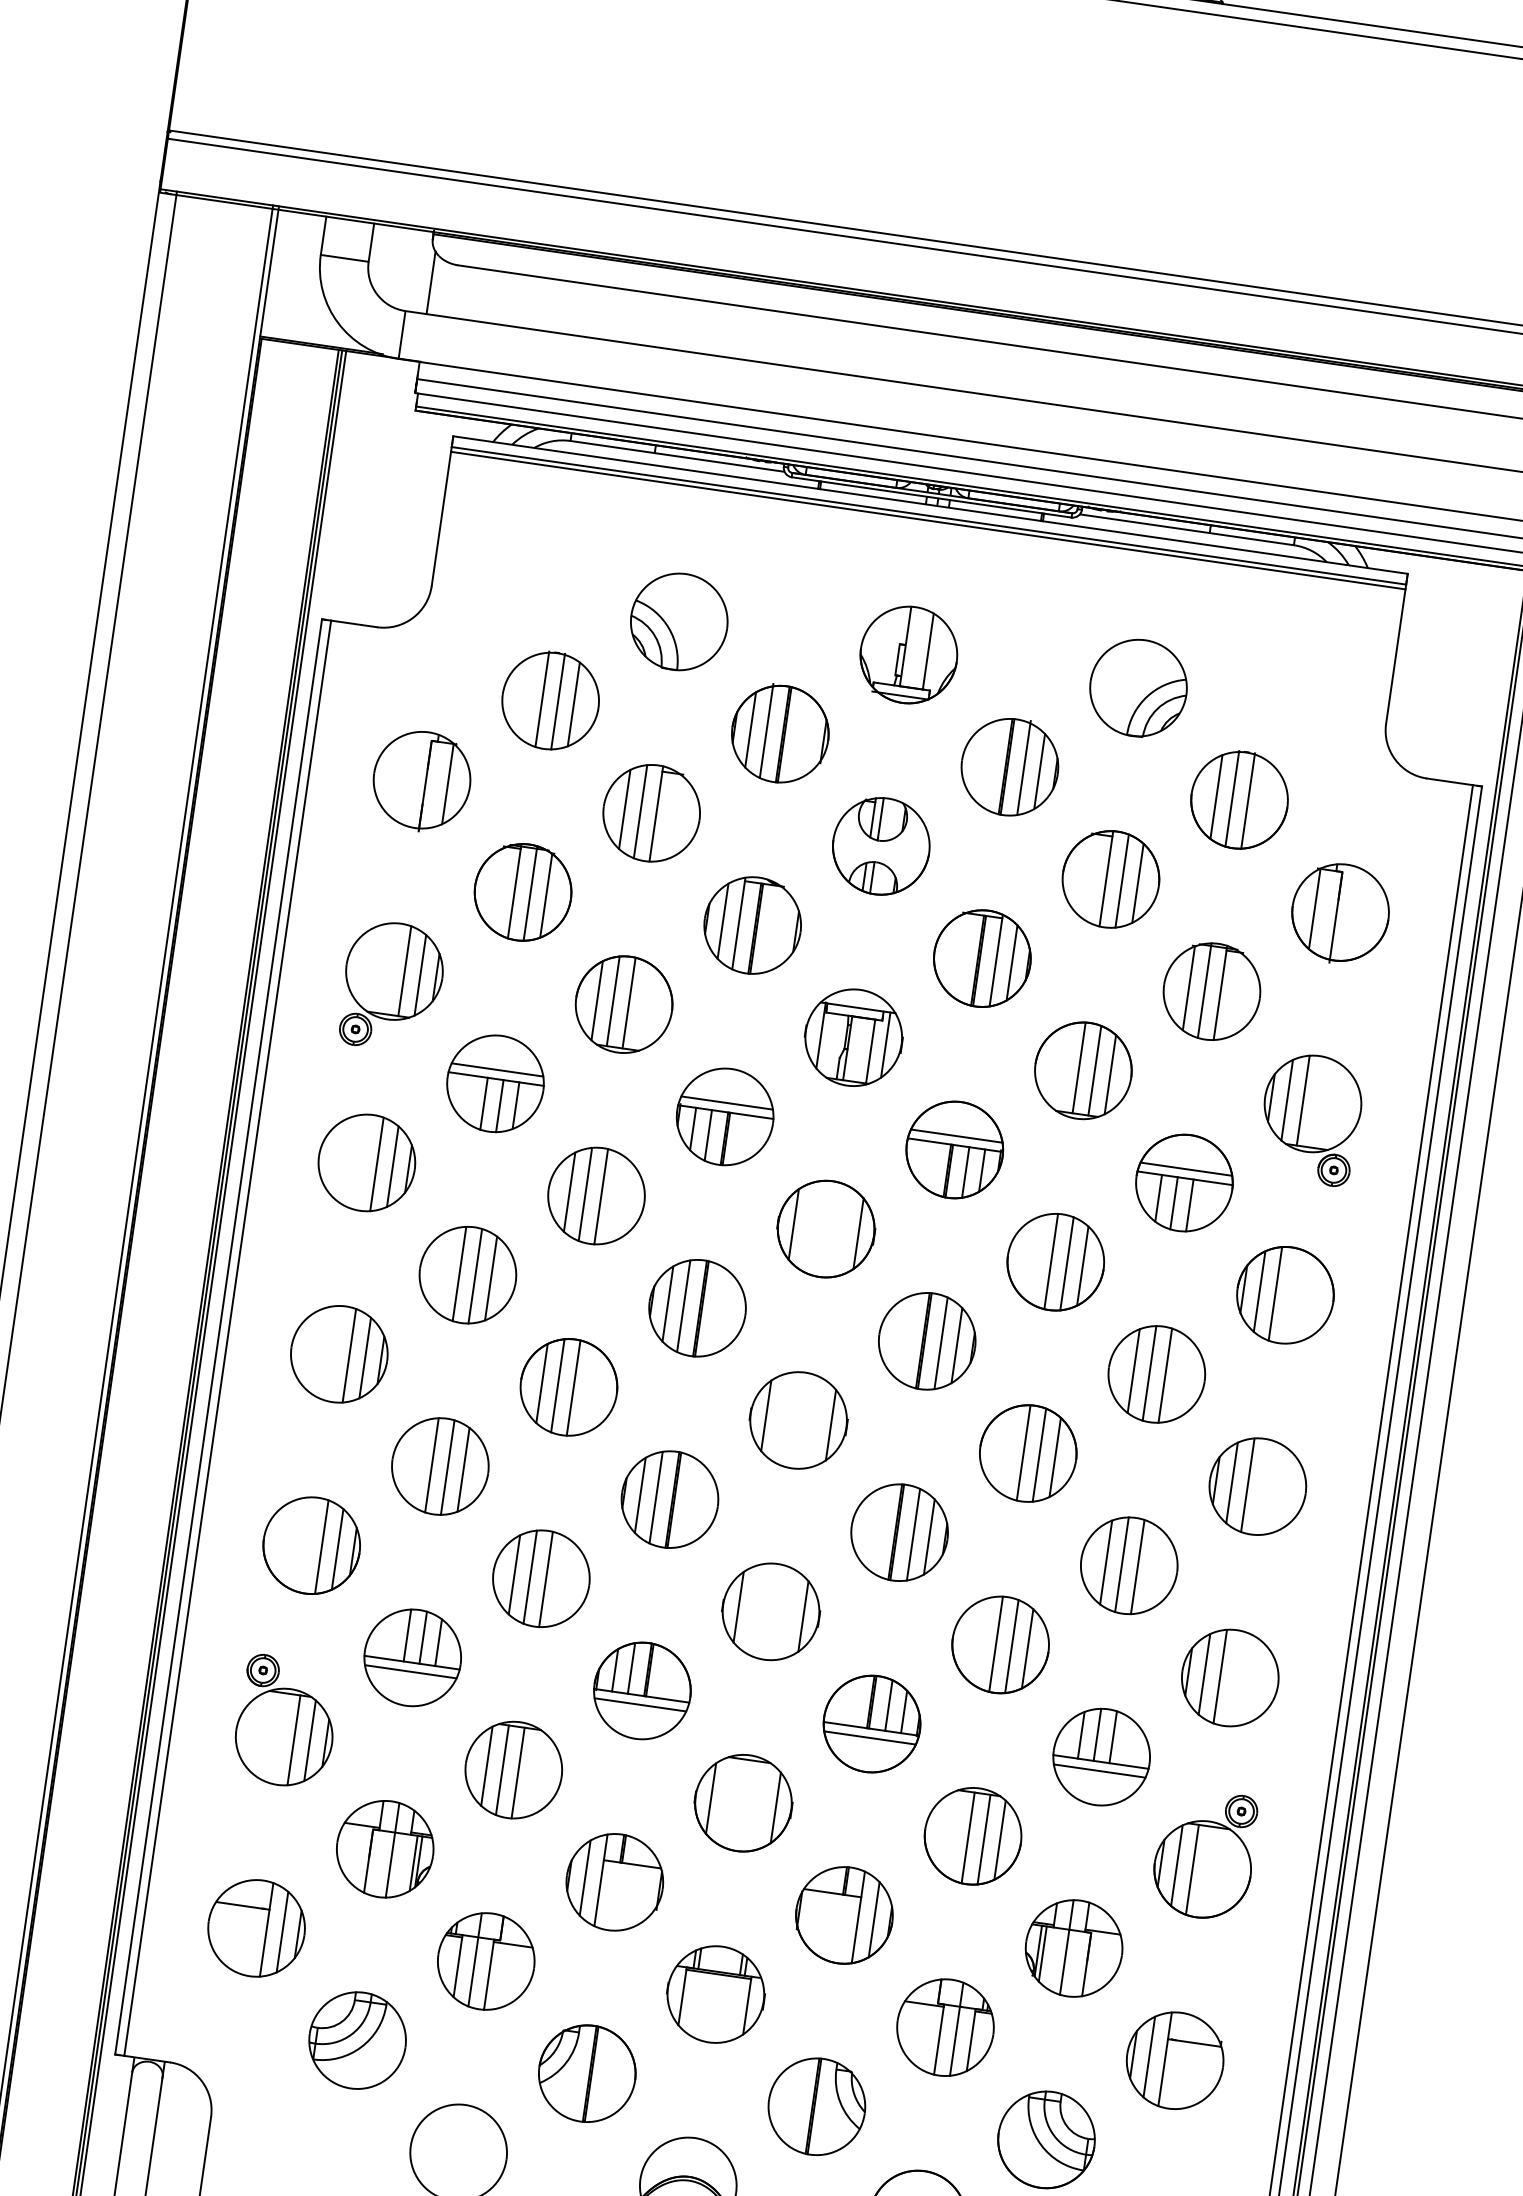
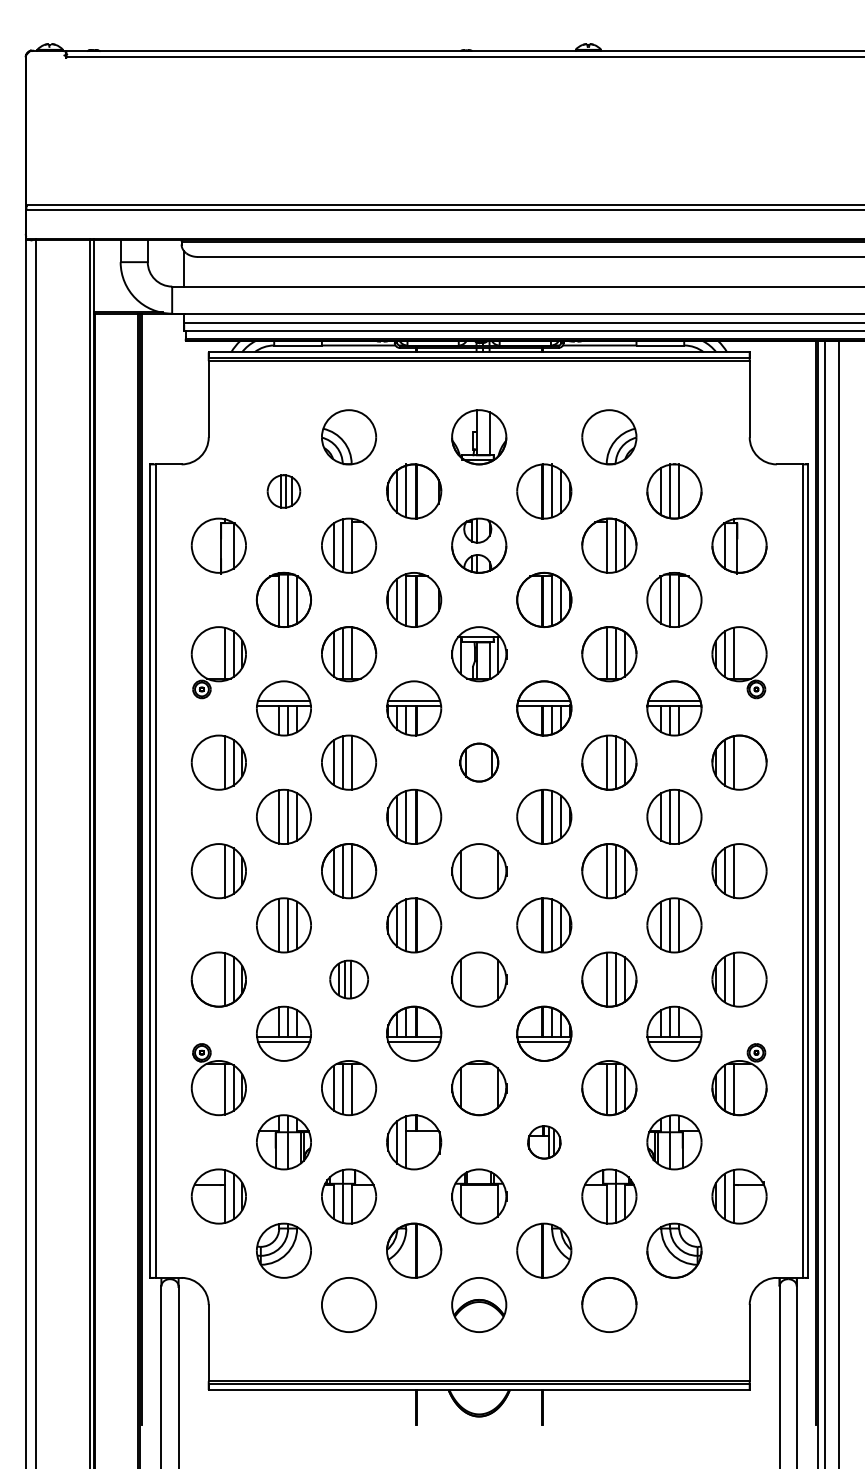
part: (549, 700) -> (283, 491), size x0.6
part: (826, 1228) -> (479, 762), size x0.7
part: (542, 1578) -> (349, 979), size x0.7
part: (844, 1915) -> (544, 1142), size x0.6

